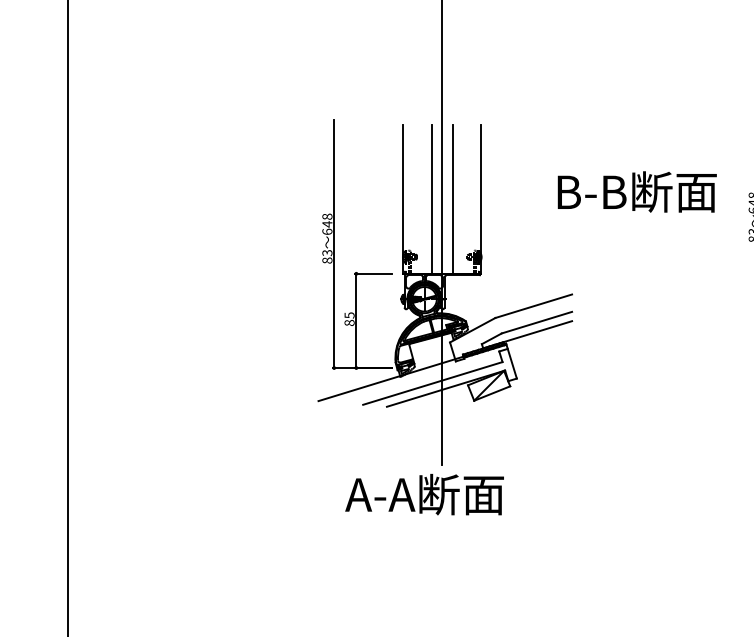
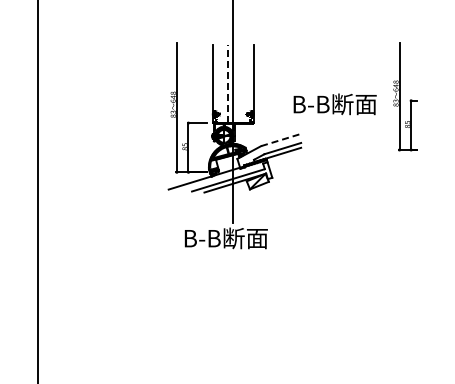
text: (635, 192) -> (334, 104), moved
line: (431, 199) -> (227, 84), solid -> dashed
line: (452, 199) -> (238, 84), removed
line: (534, 307) -> (281, 140), solid -> dashed
text: (425, 494) -> (224, 238), A-A断面 -> B-B断面

